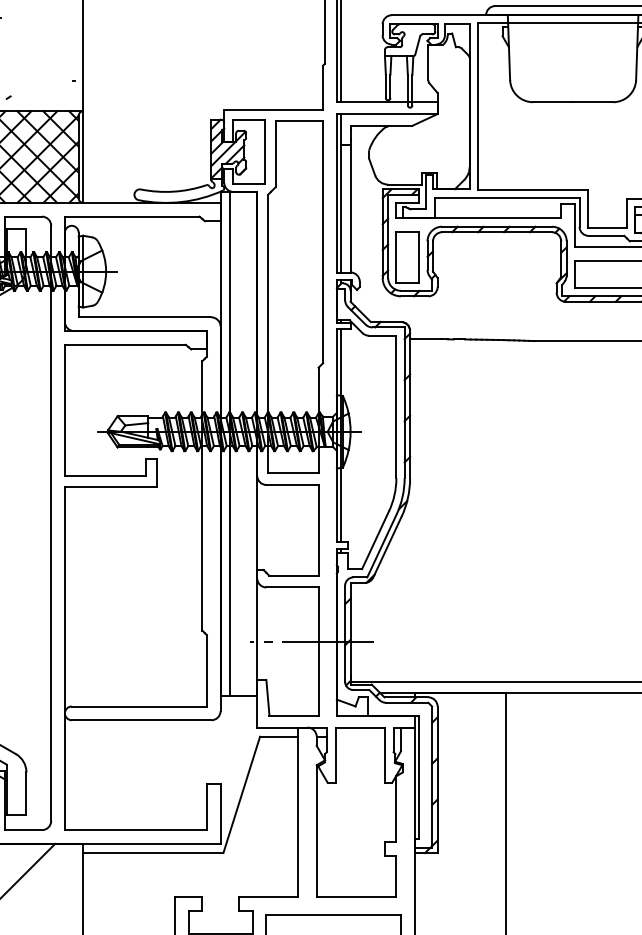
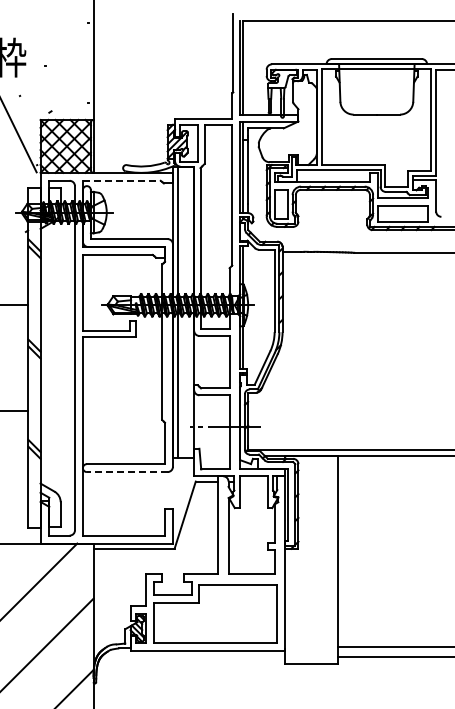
line: (131, 216) -> (121, 180), solid -> dashed
line: (140, 720) -> (126, 472), solid -> dashed

